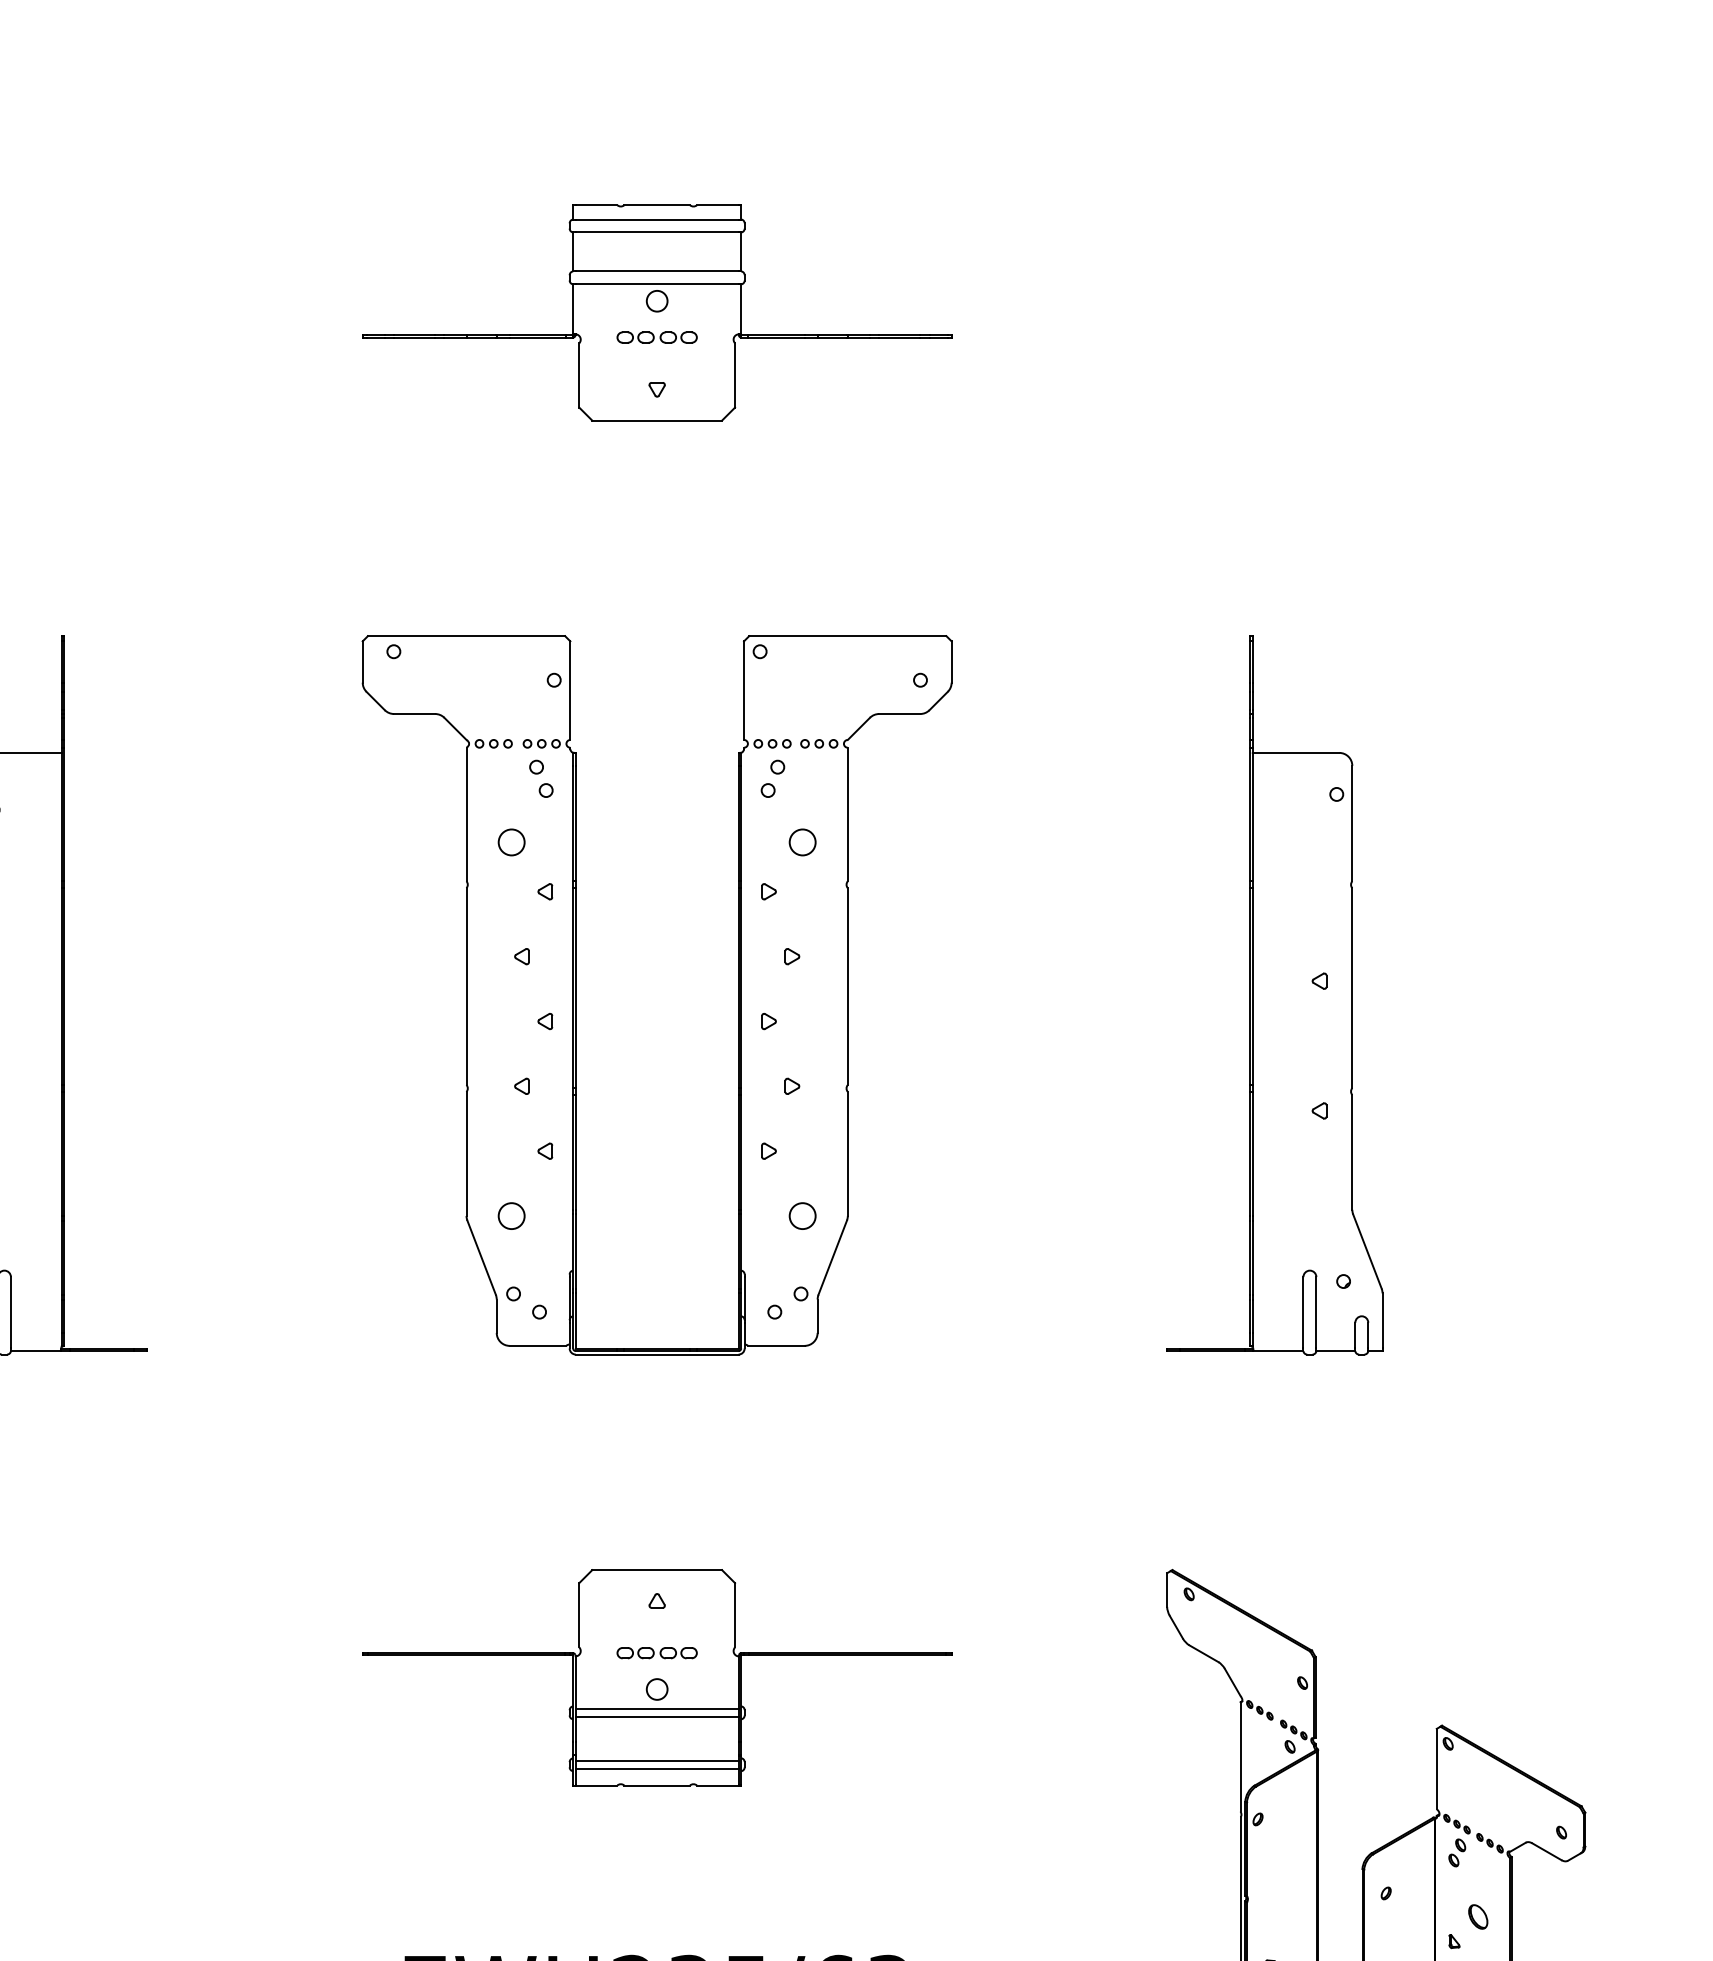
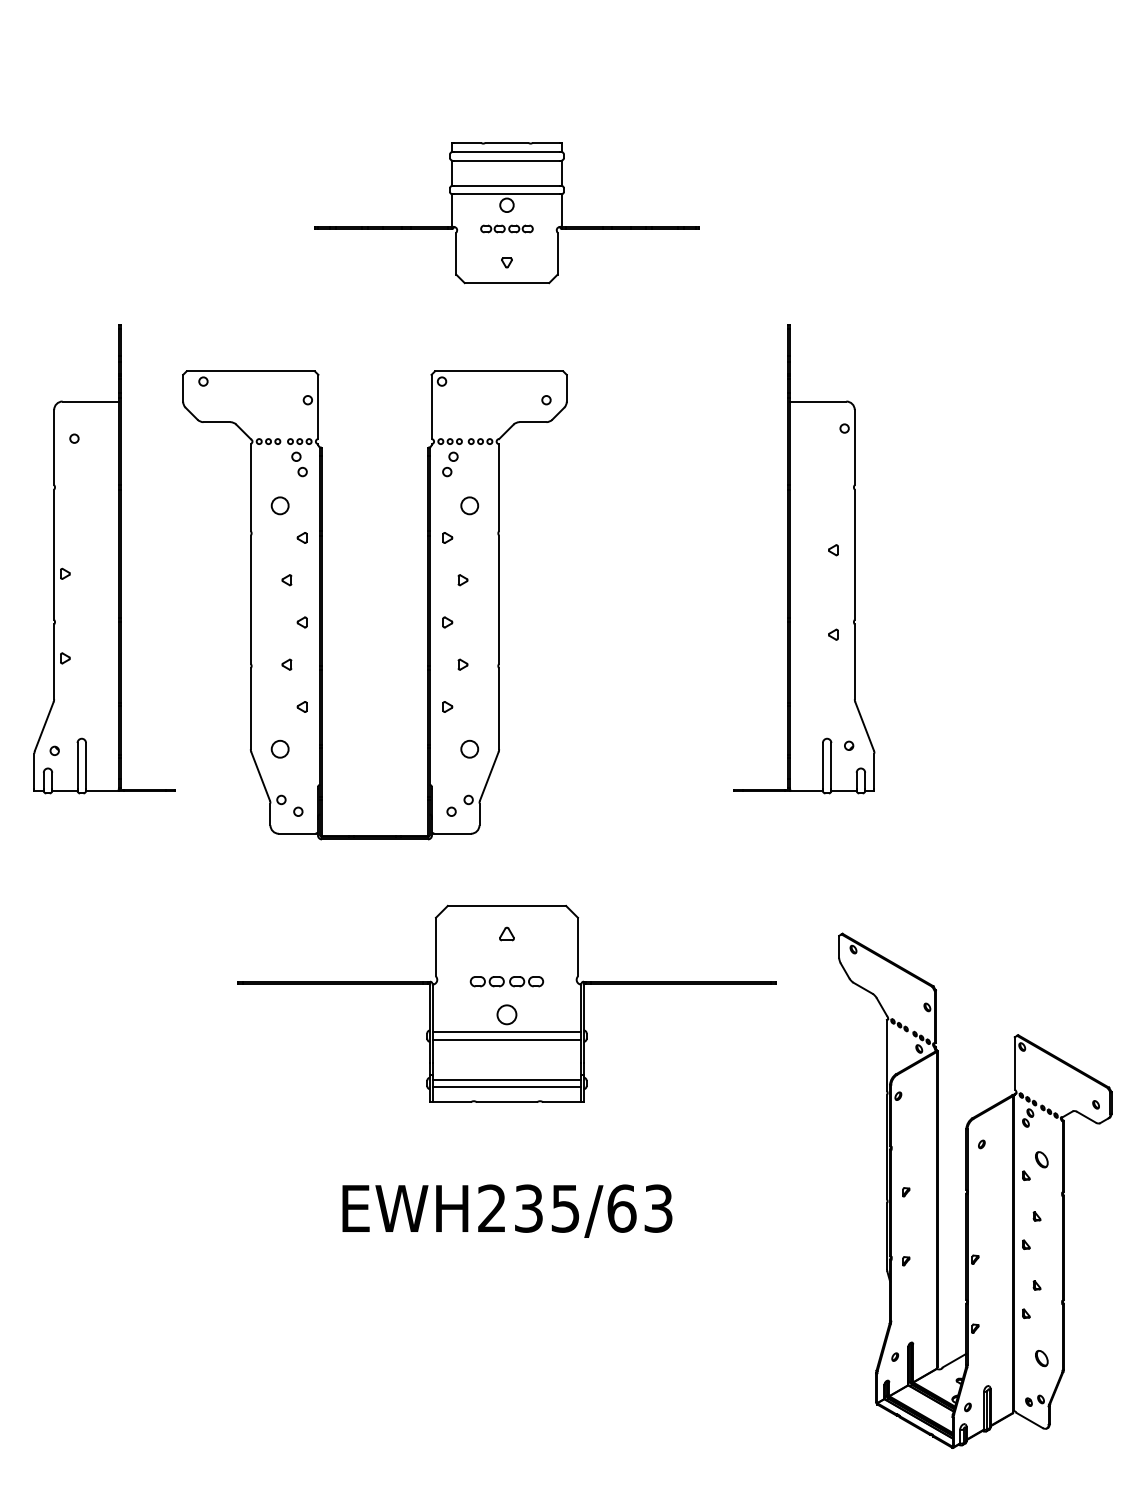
part: (656, 313) -> (506, 213), moved
part: (576, 995) -> (322, 605), moved
part: (1275, 995) -> (804, 559), moved
part: (656, 1677) -> (506, 1003), size x1.4

